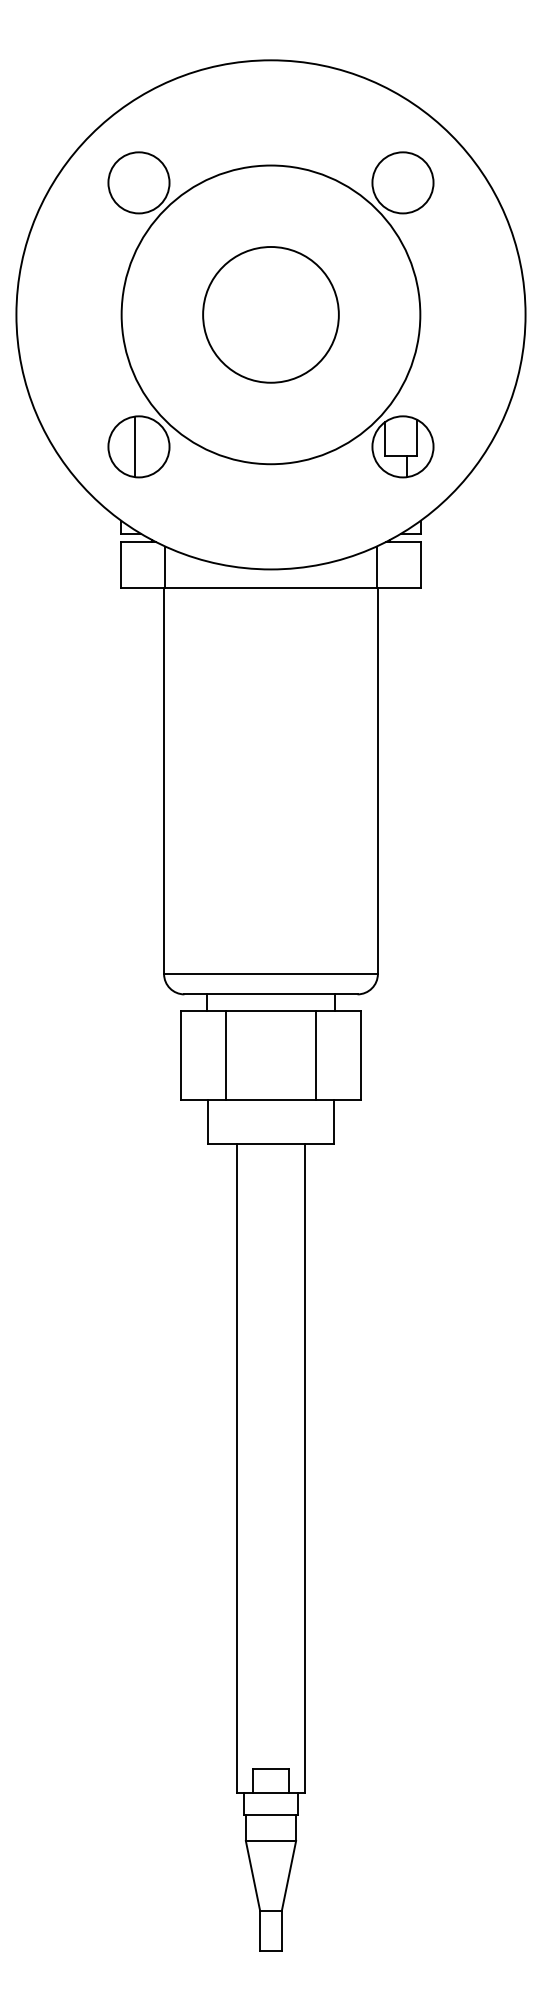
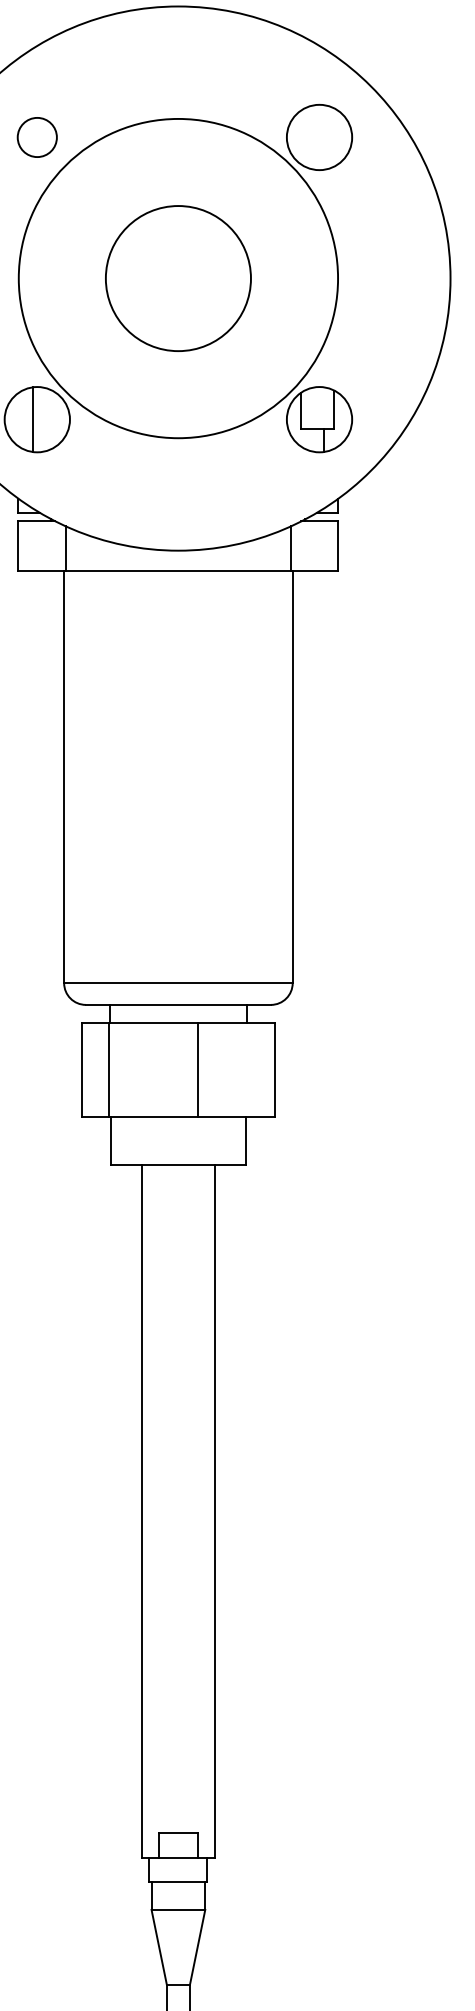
circle: (138, 182) -> (36, 137), size x0.6
line: (225, 1055) -> (108, 1070), moved
line: (316, 1055) -> (198, 1070), moved

